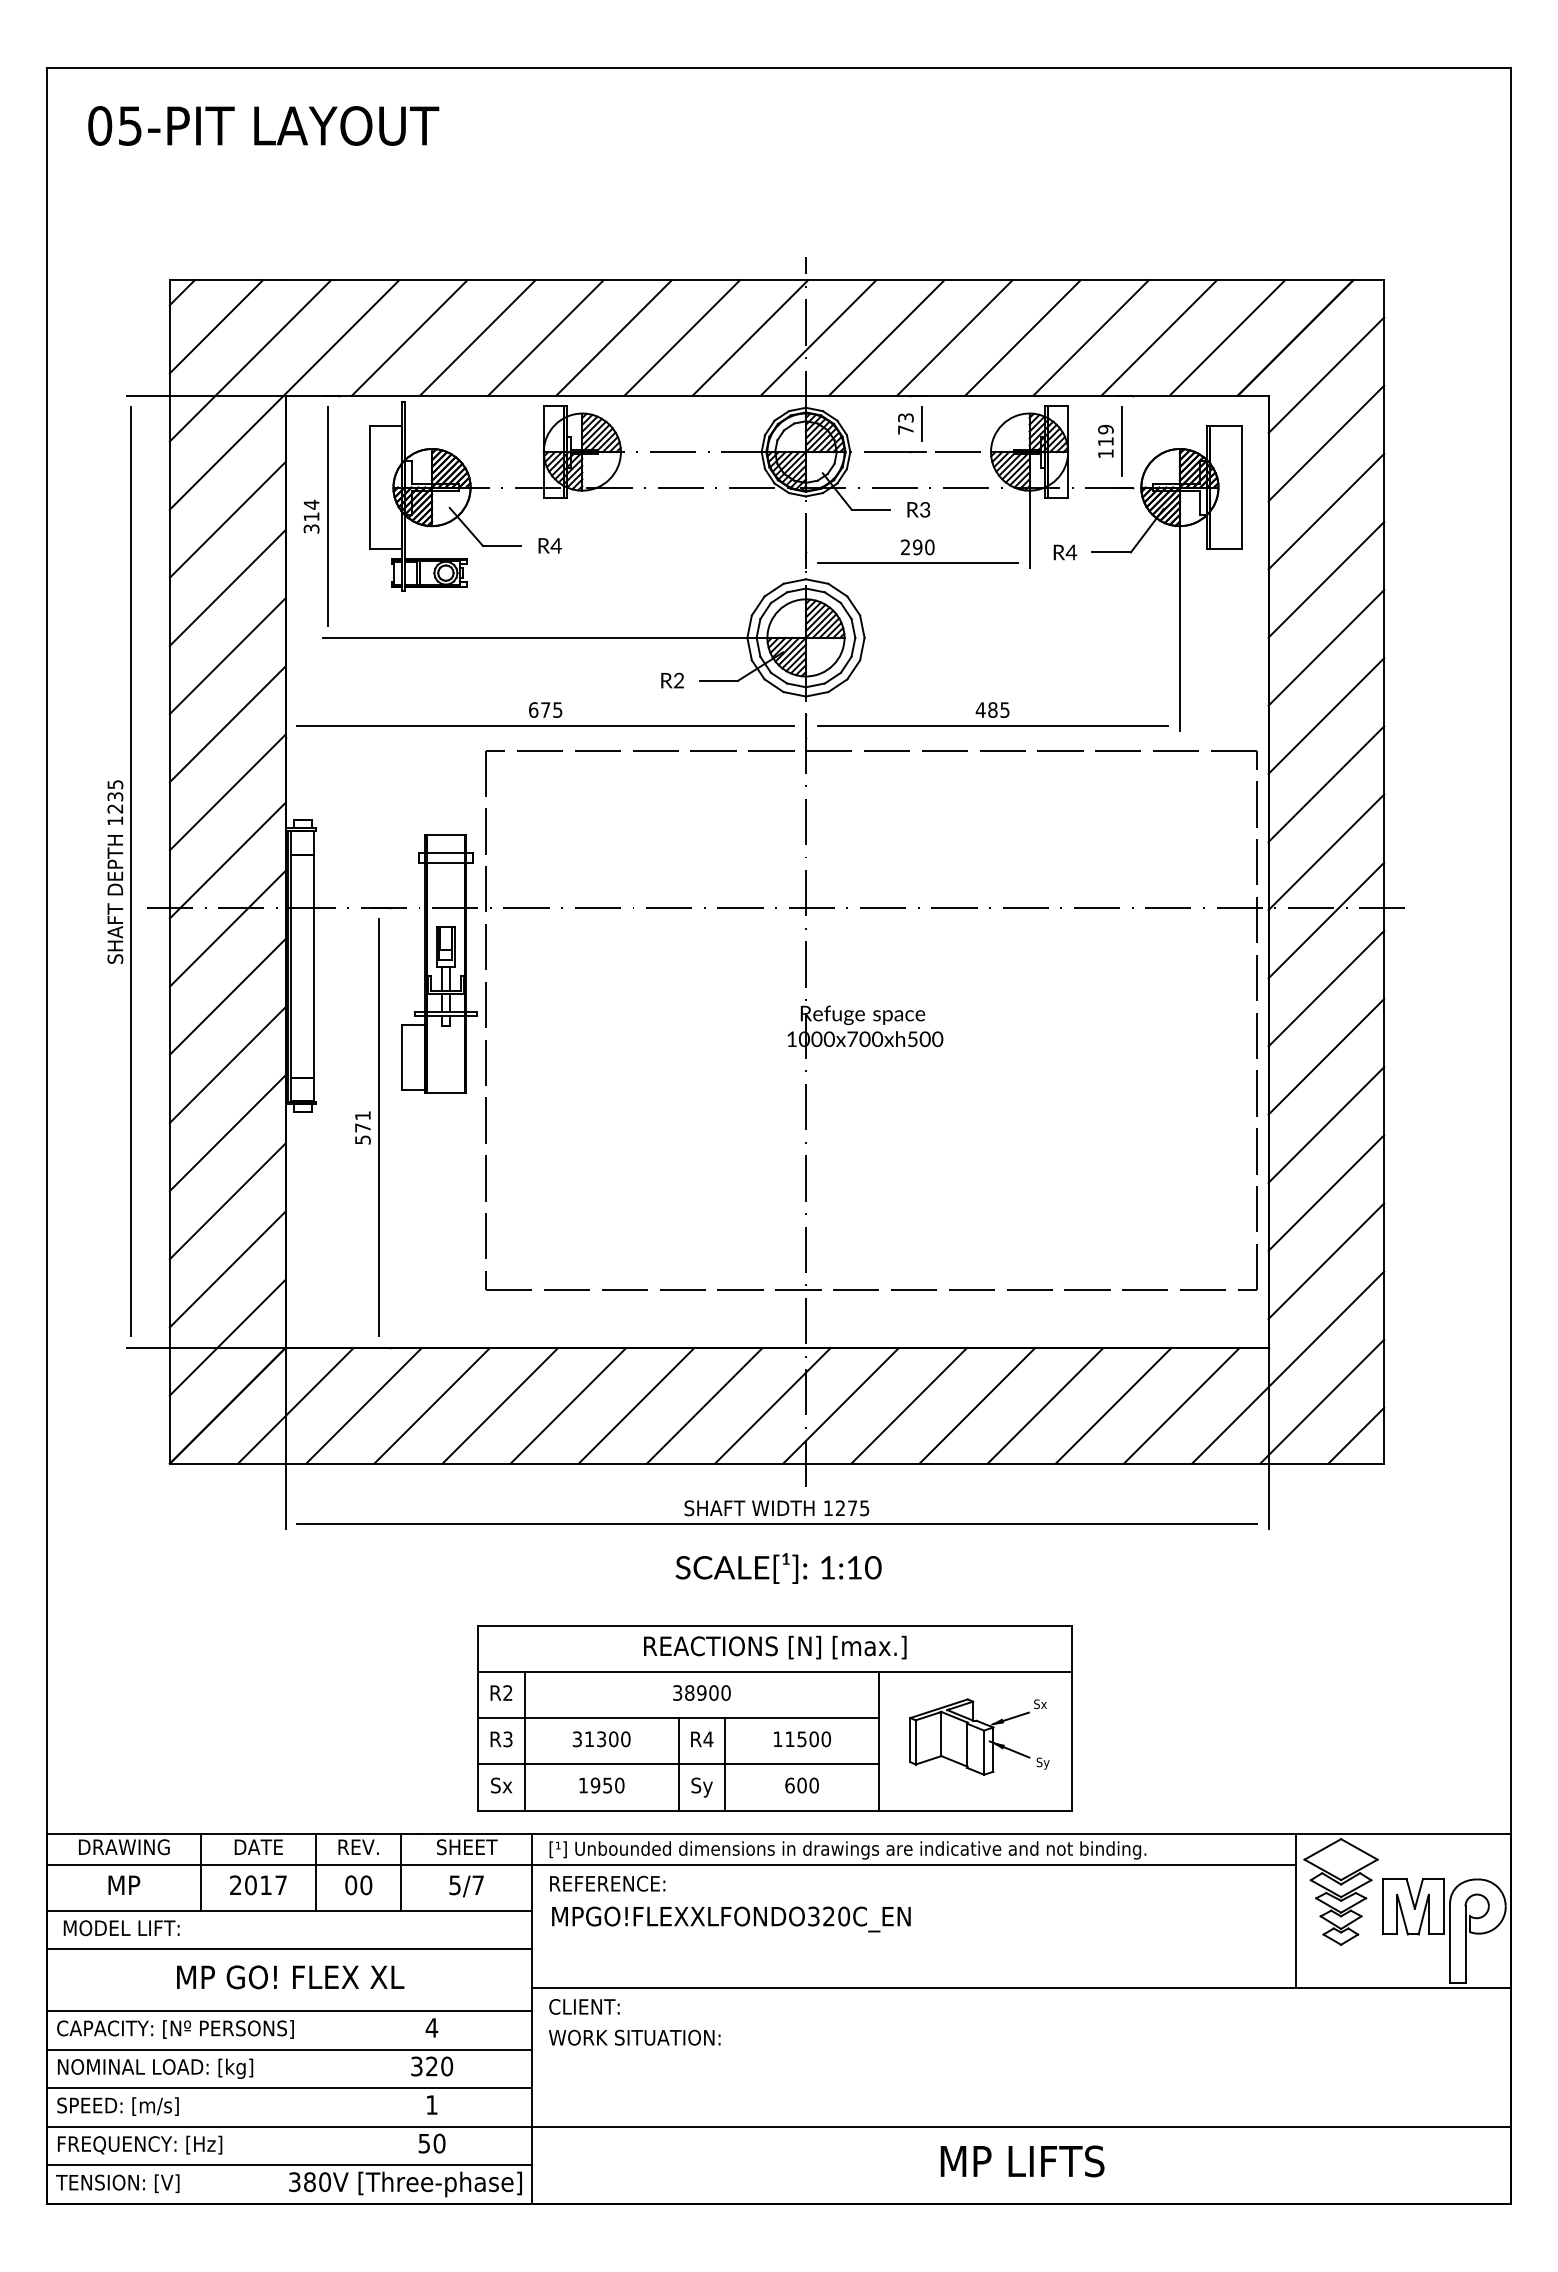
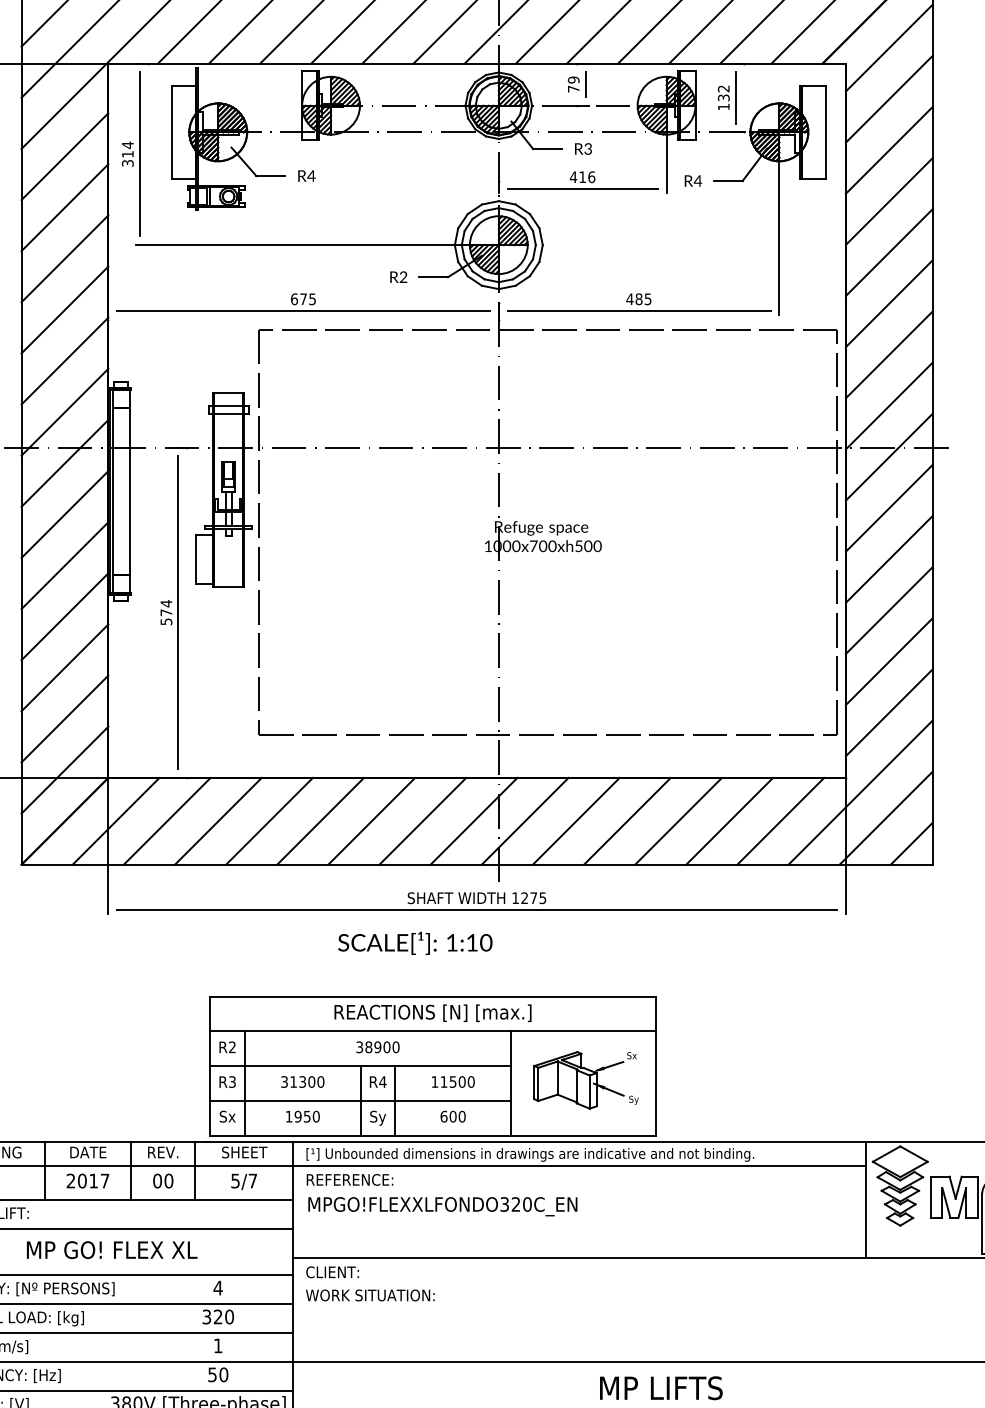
text: (905, 417) -> (573, 79), 73 -> 79
text: (1105, 435) -> (723, 93), 119 -> 132
text: (917, 547) -> (582, 177), 290 -> 416
text: (362, 1115) -> (166, 603), 571 -> 574
text: (778, 1568) -> (415, 943), moved
part: (774, 1718) -> (432, 1066), moved

